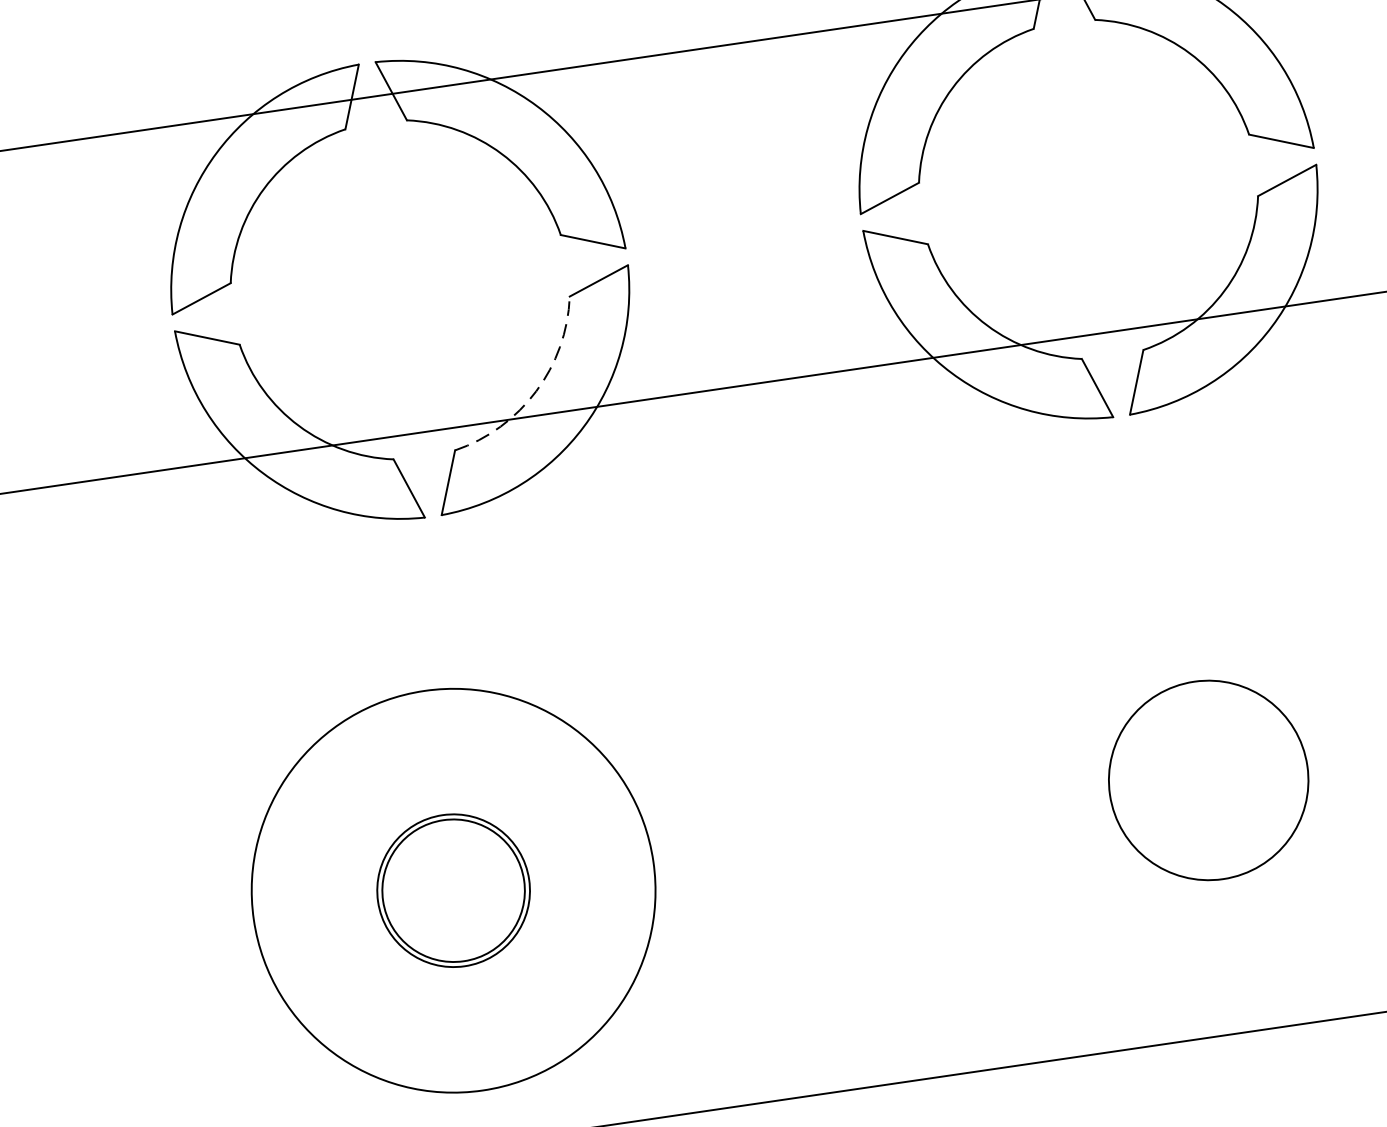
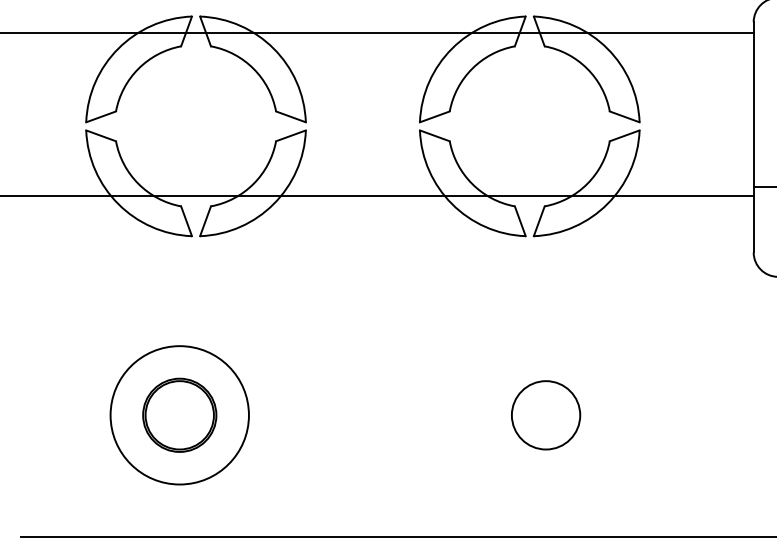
arc: (535, 390) -> (253, 183), dashed -> solid
circle: (1210, 780) -> (546, 415), size x0.71
circle: (453, 891) -> (179, 415), size x0.71

